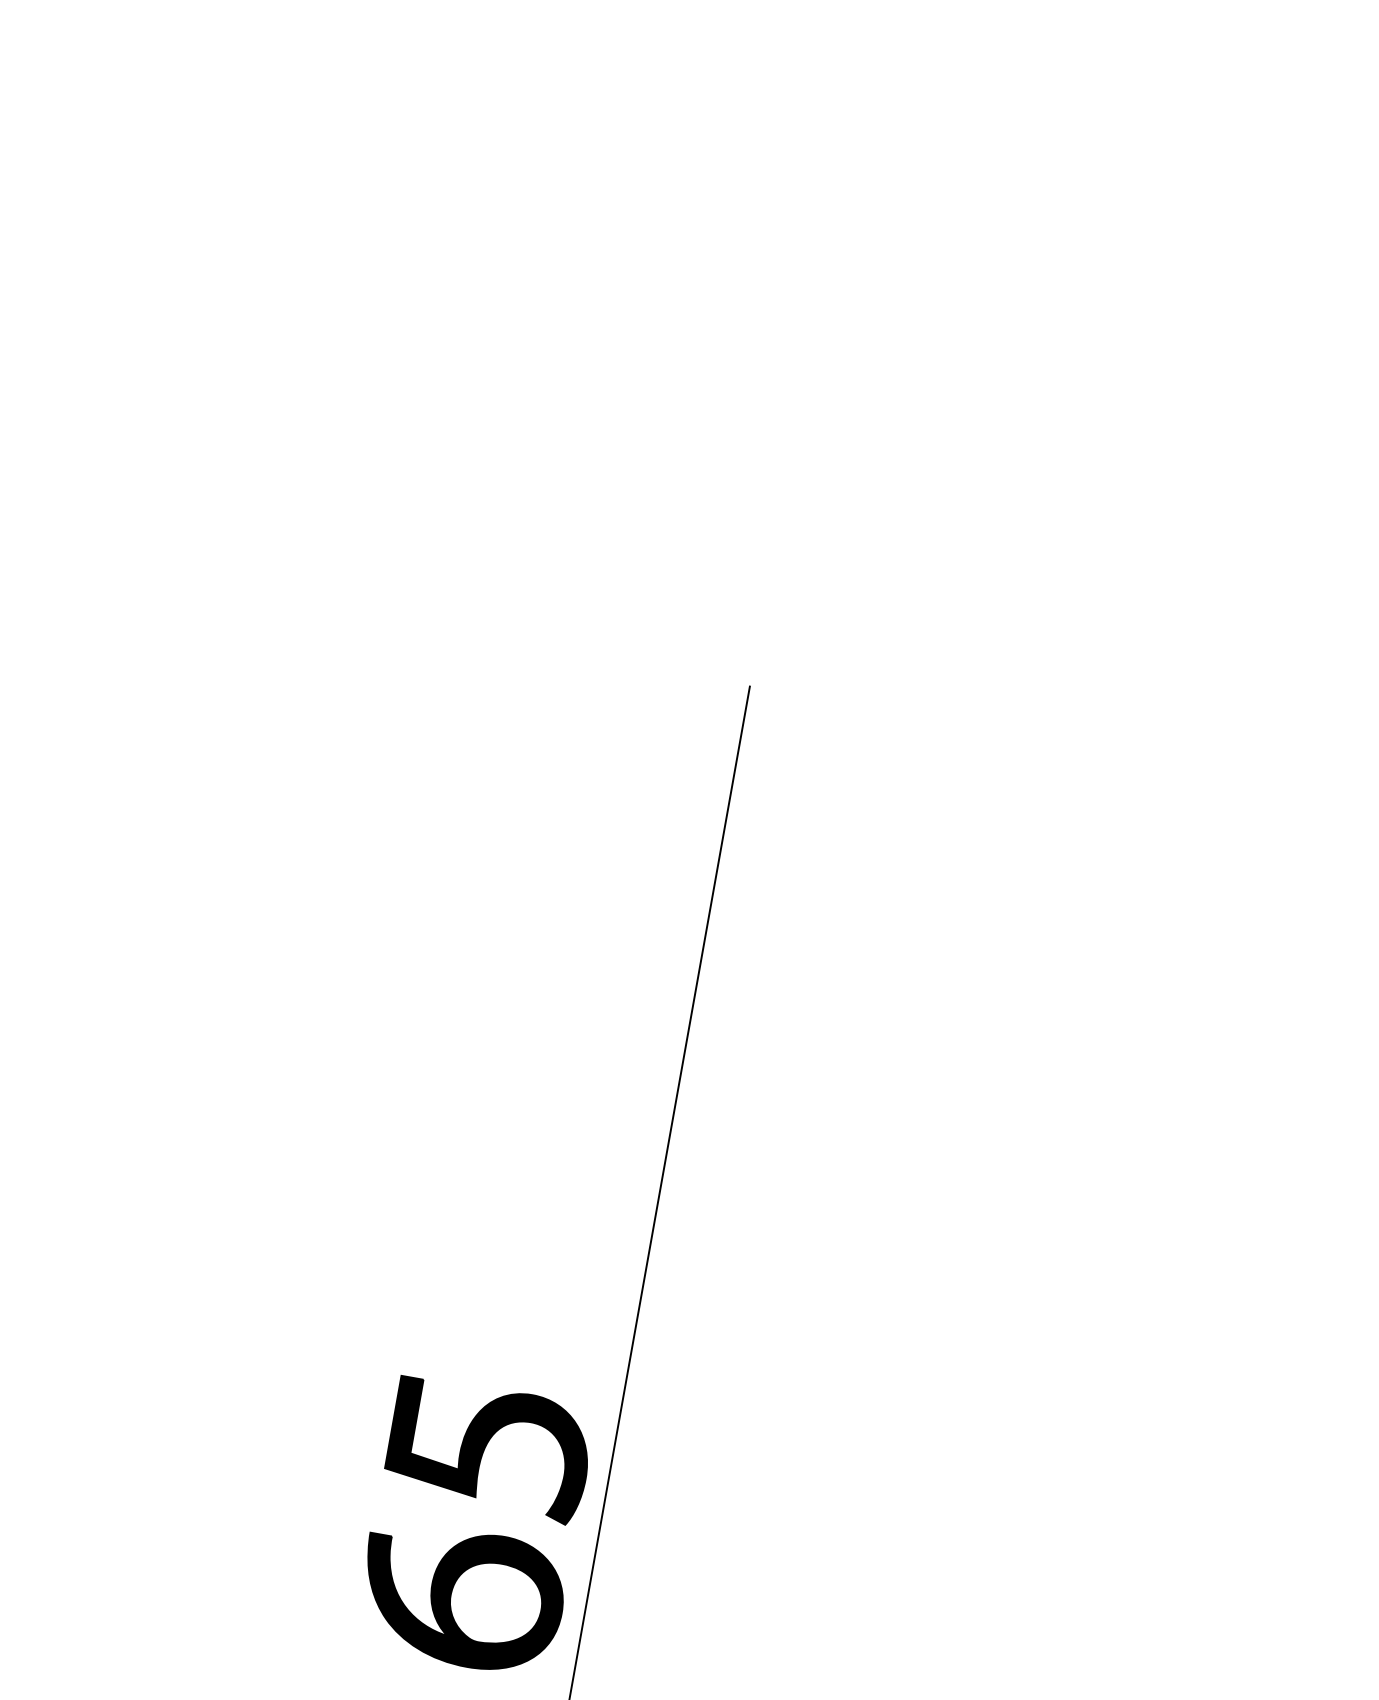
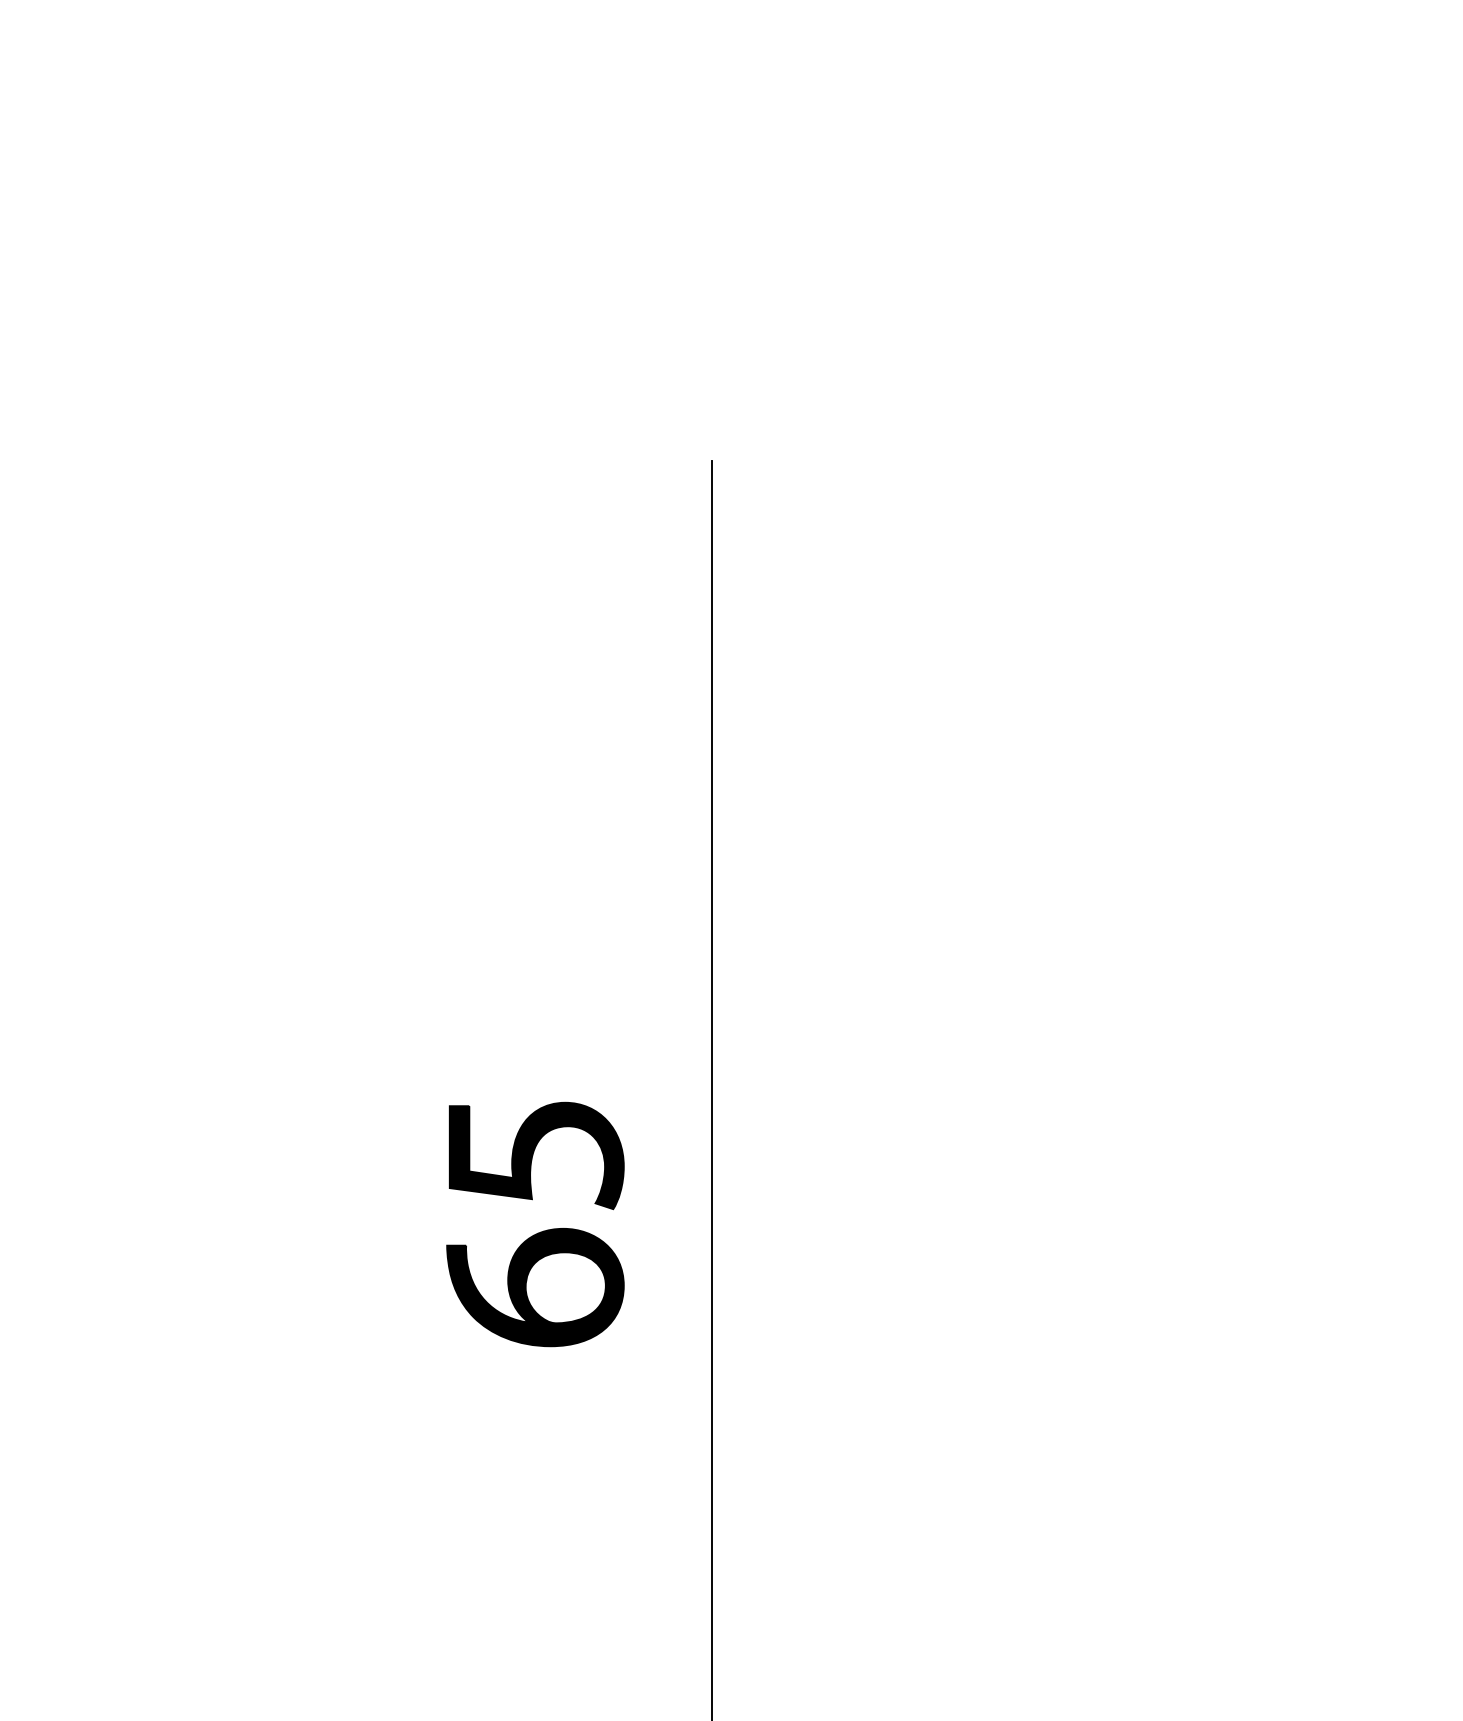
part: (476, 1536) -> (538, 1232), moved

